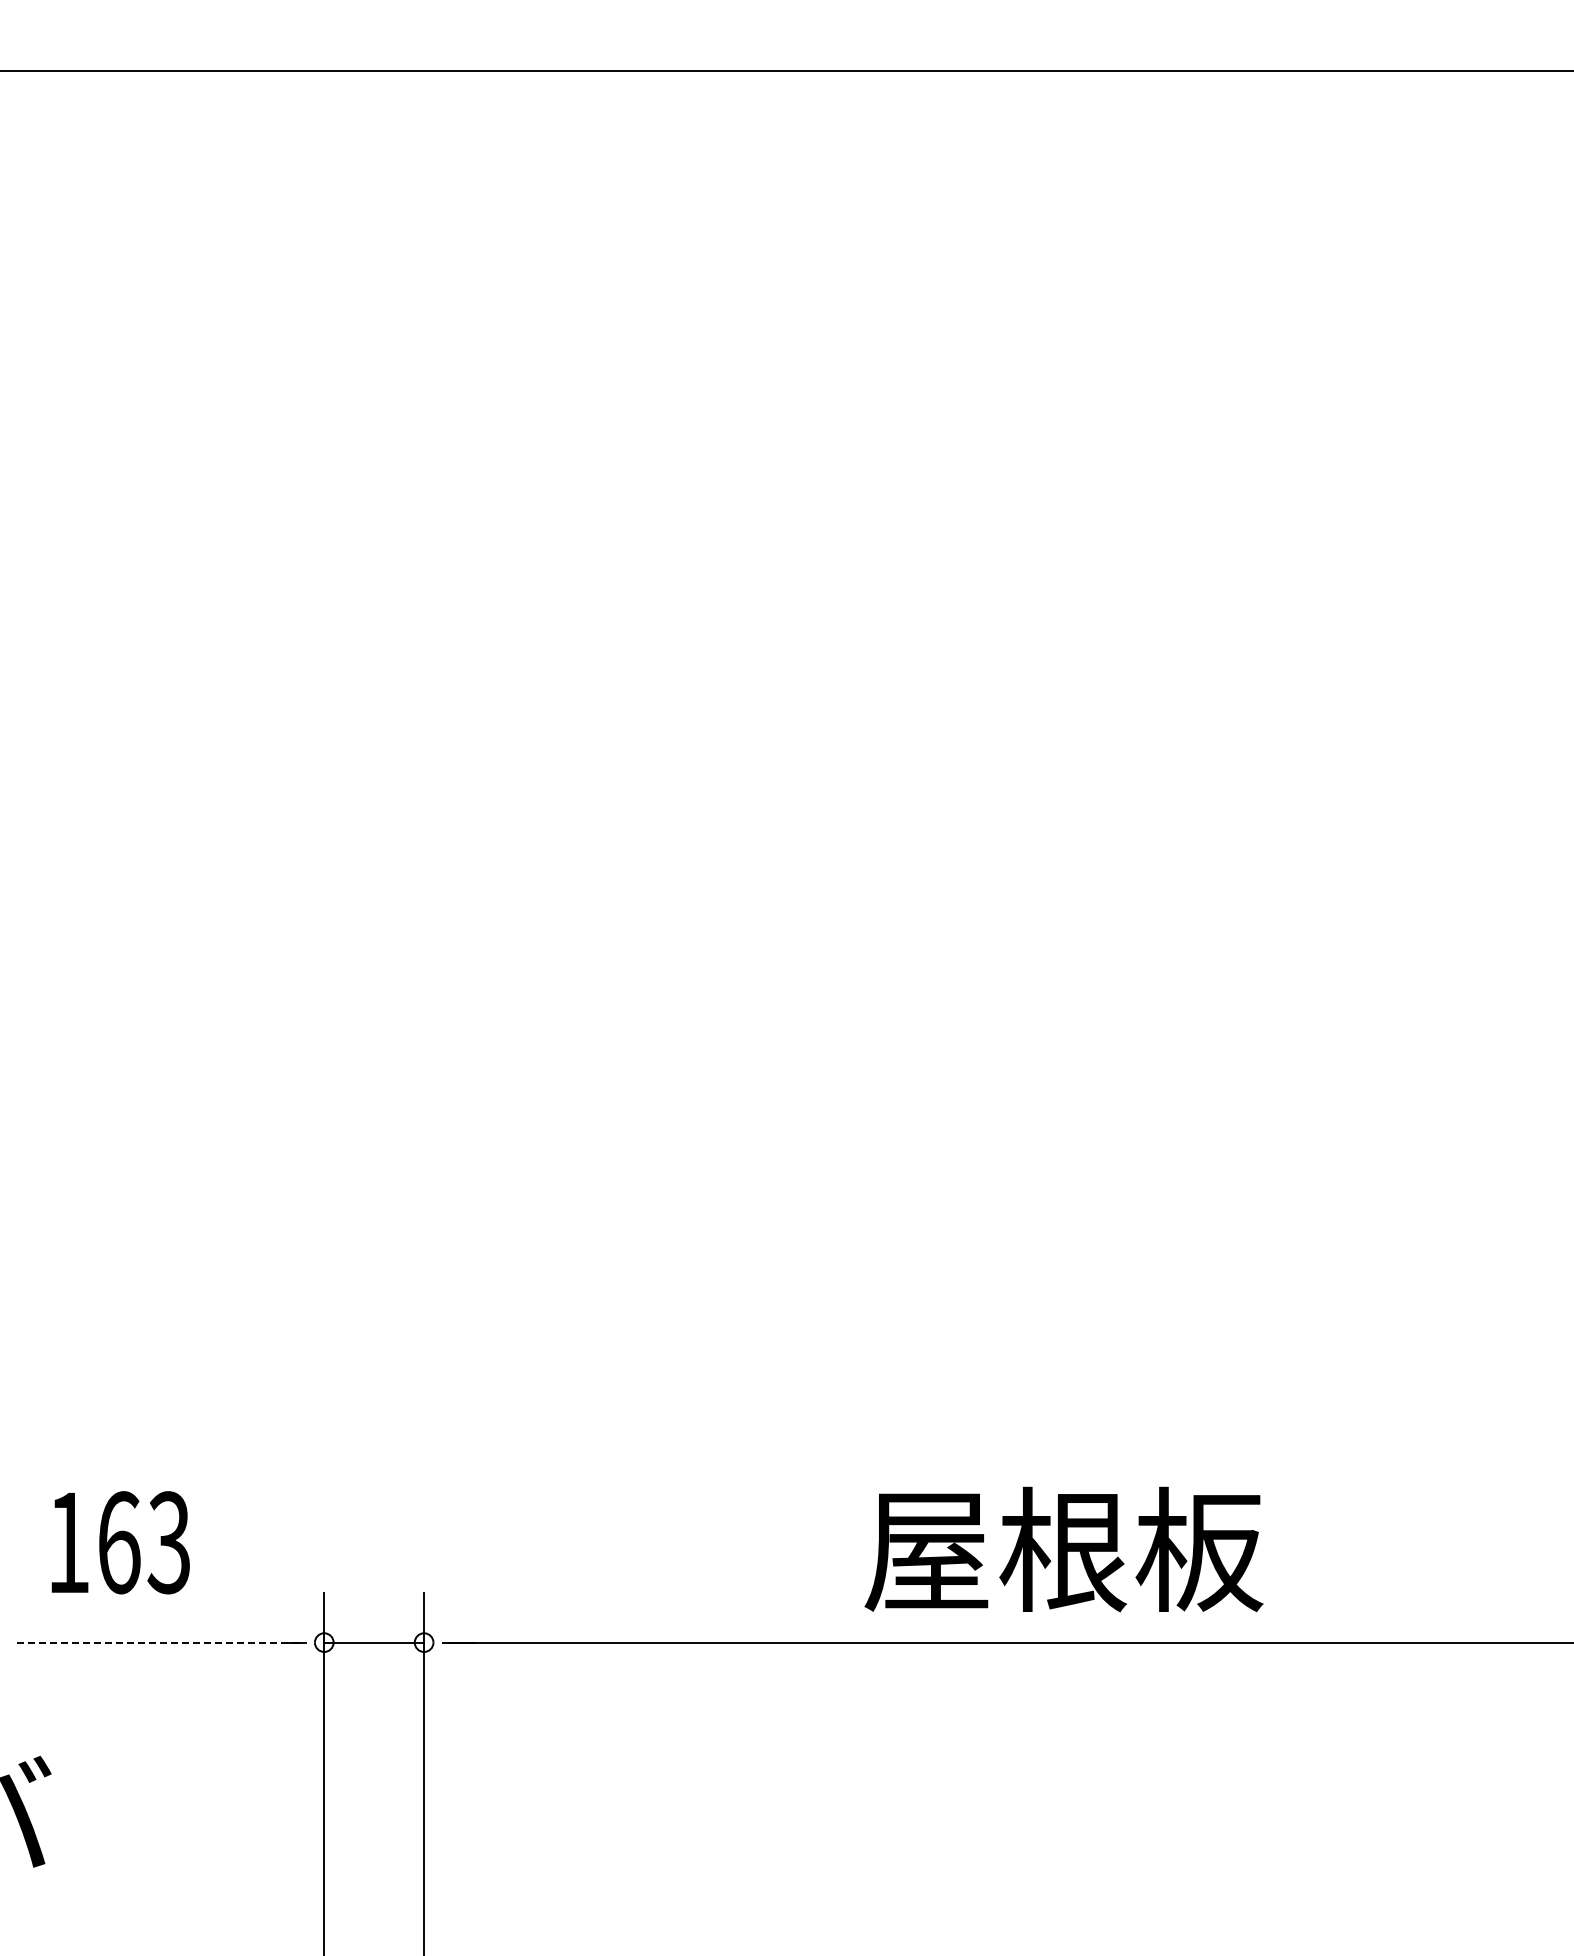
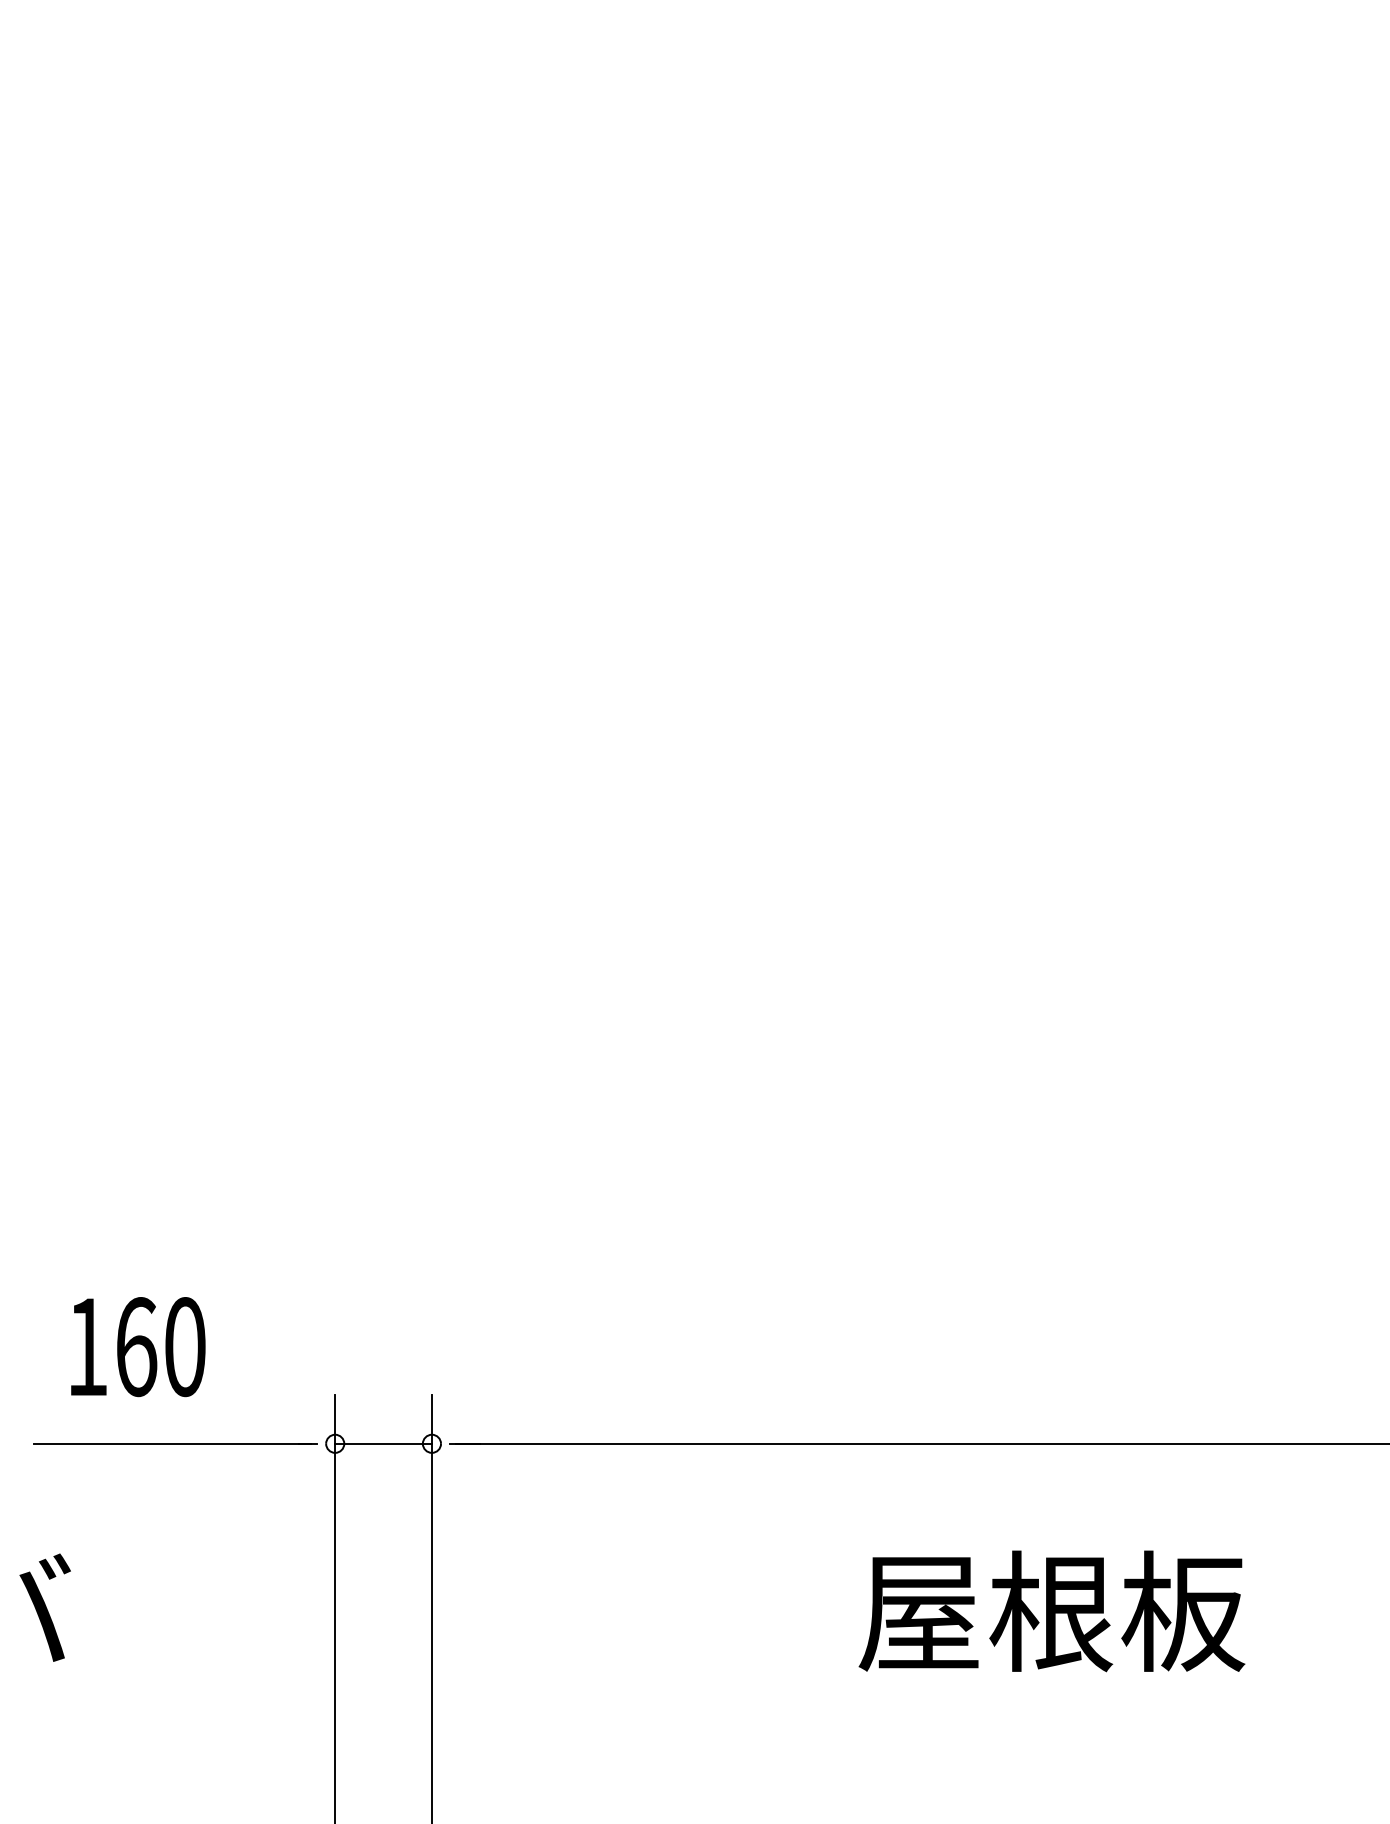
text: (168, 1542) -> (184, 1346), 163 -> 160
text: (1063, 1549) -> (1051, 1611), moved
line: (155, 1642) -> (171, 1443), dashed -> solid

